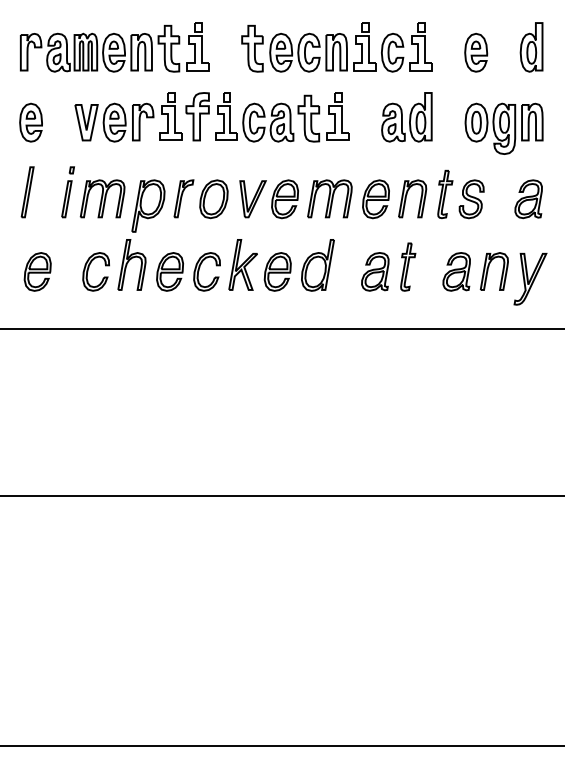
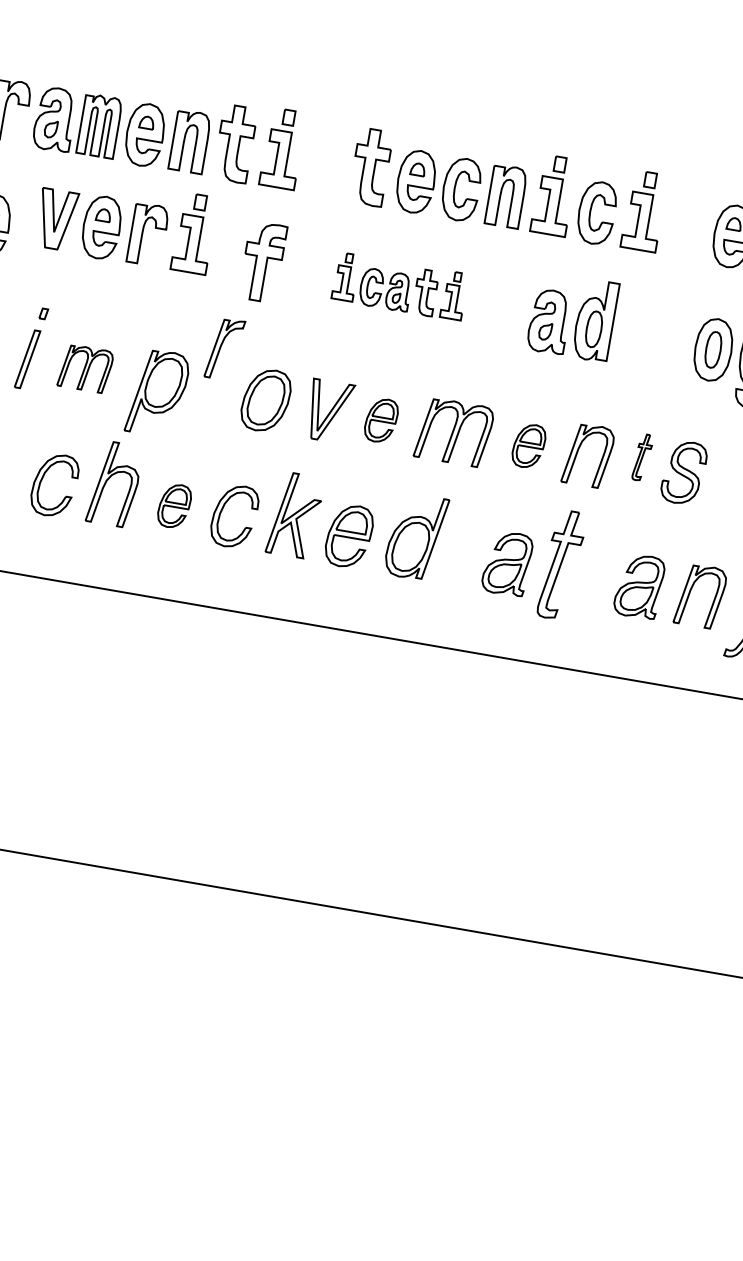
part: (128, 117) -> (125, 223), moved
part: (282, 117) -> (400, 287), size x0.6
part: (406, 117) -> (572, 316), moved
part: (445, 194) -> (642, 457), size x0.6
part: (102, 198) -> (85, 368), size x0.7
part: (183, 198) -> (224, 348), moved
part: (284, 199) -> (380, 420), size x0.7
part: (375, 199) -> (528, 446), size x0.7
part: (408, 266) -> (562, 564), size x1.4
part: (169, 271) -> (173, 505), size x0.7

